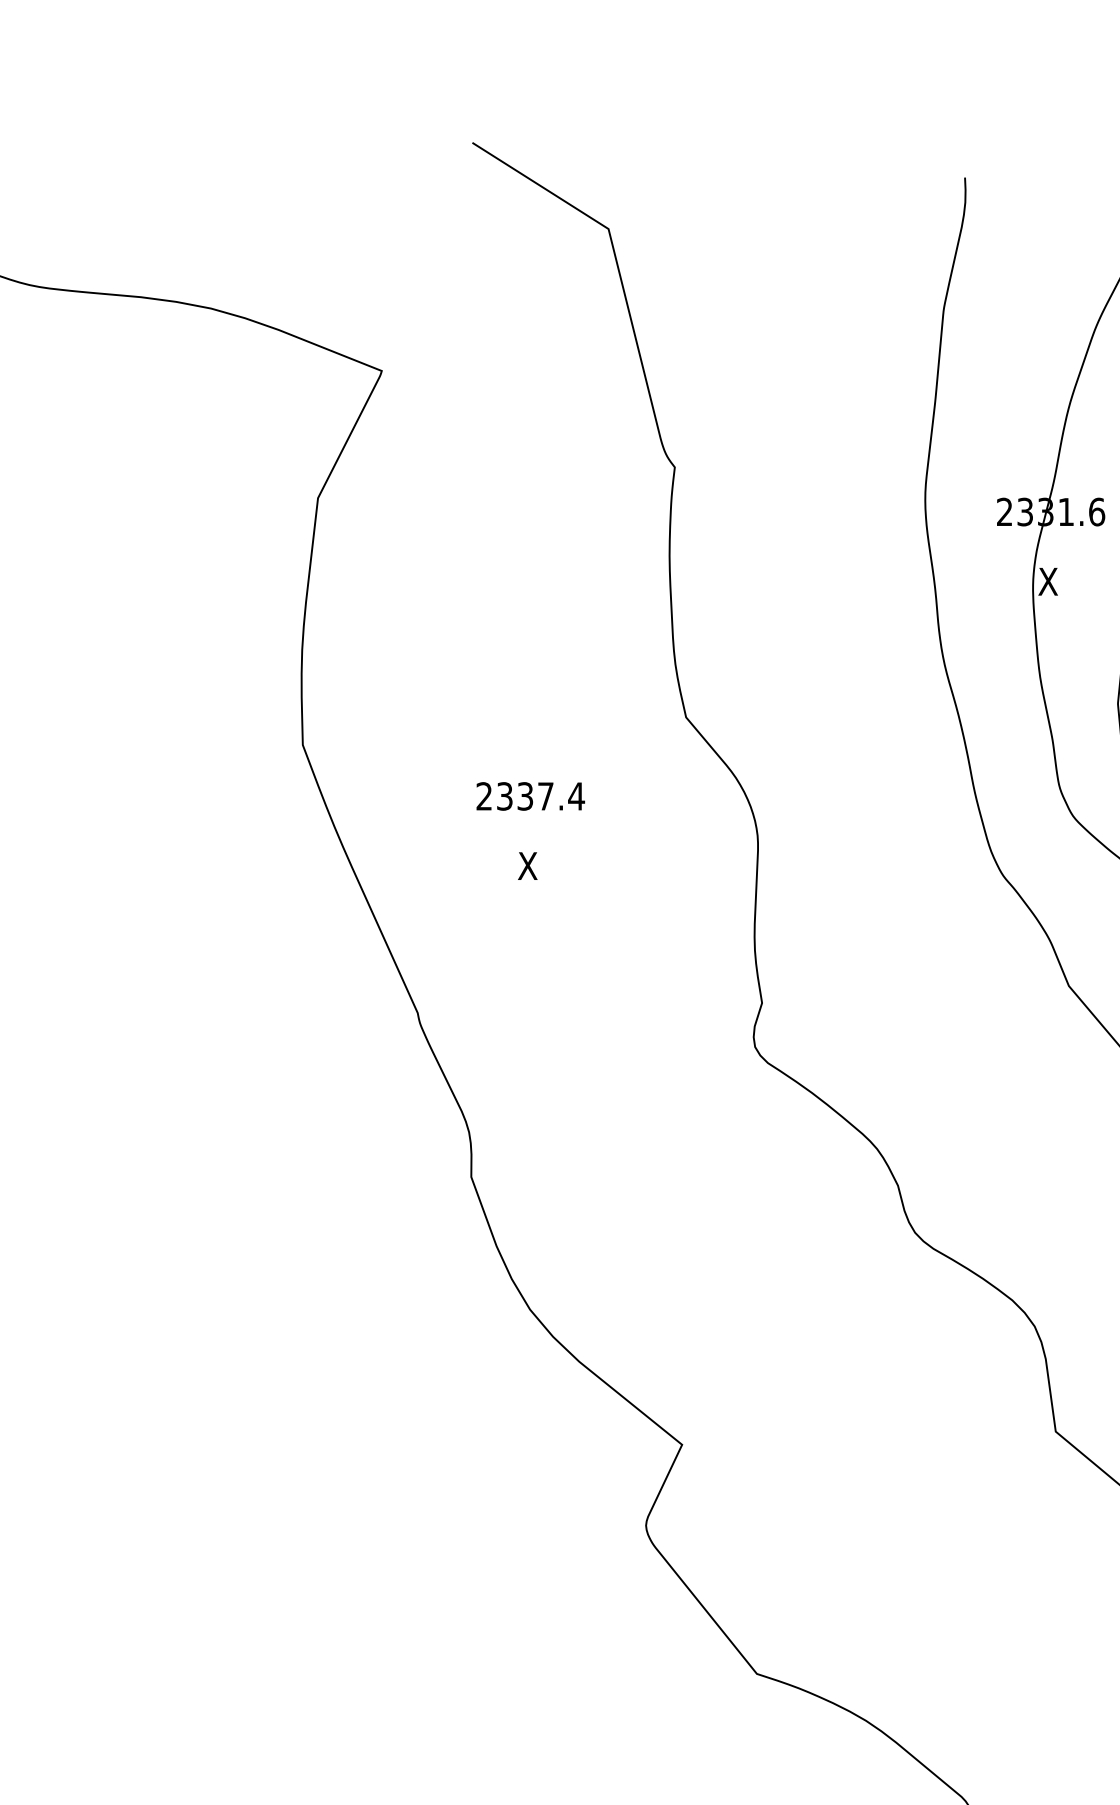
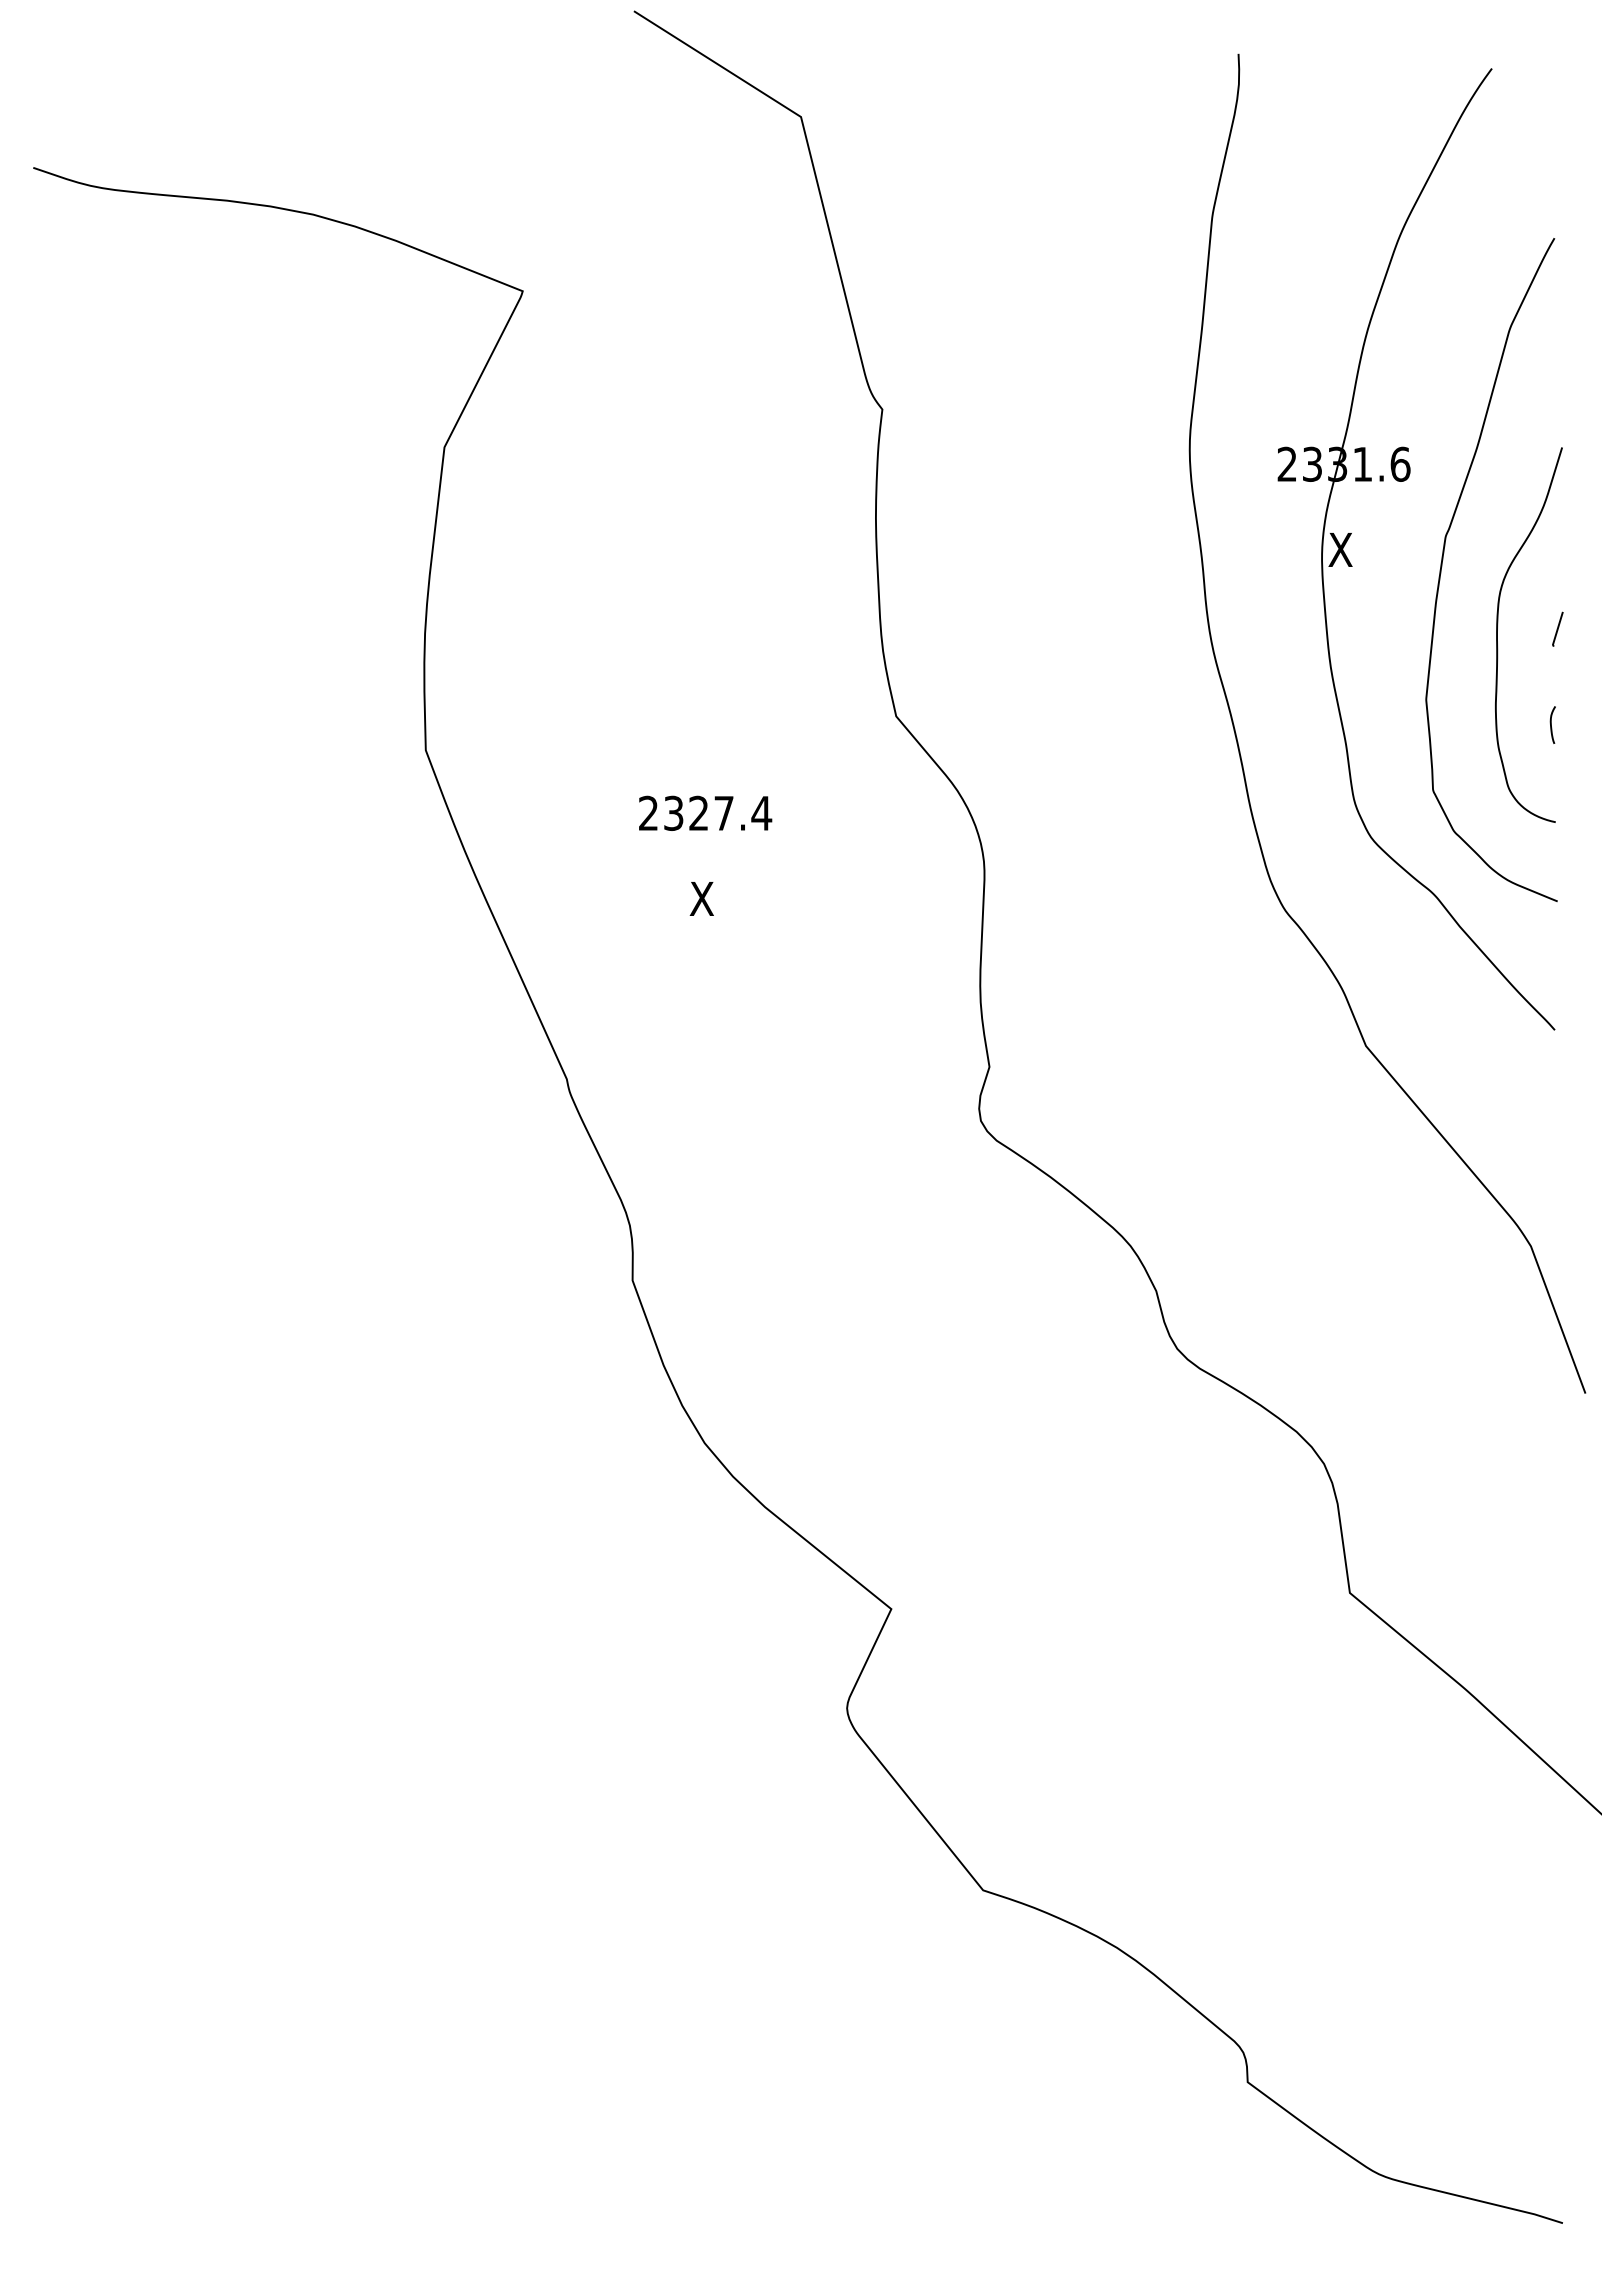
text: (525, 796) -> (698, 813), 2337.4 -> 2327.4

